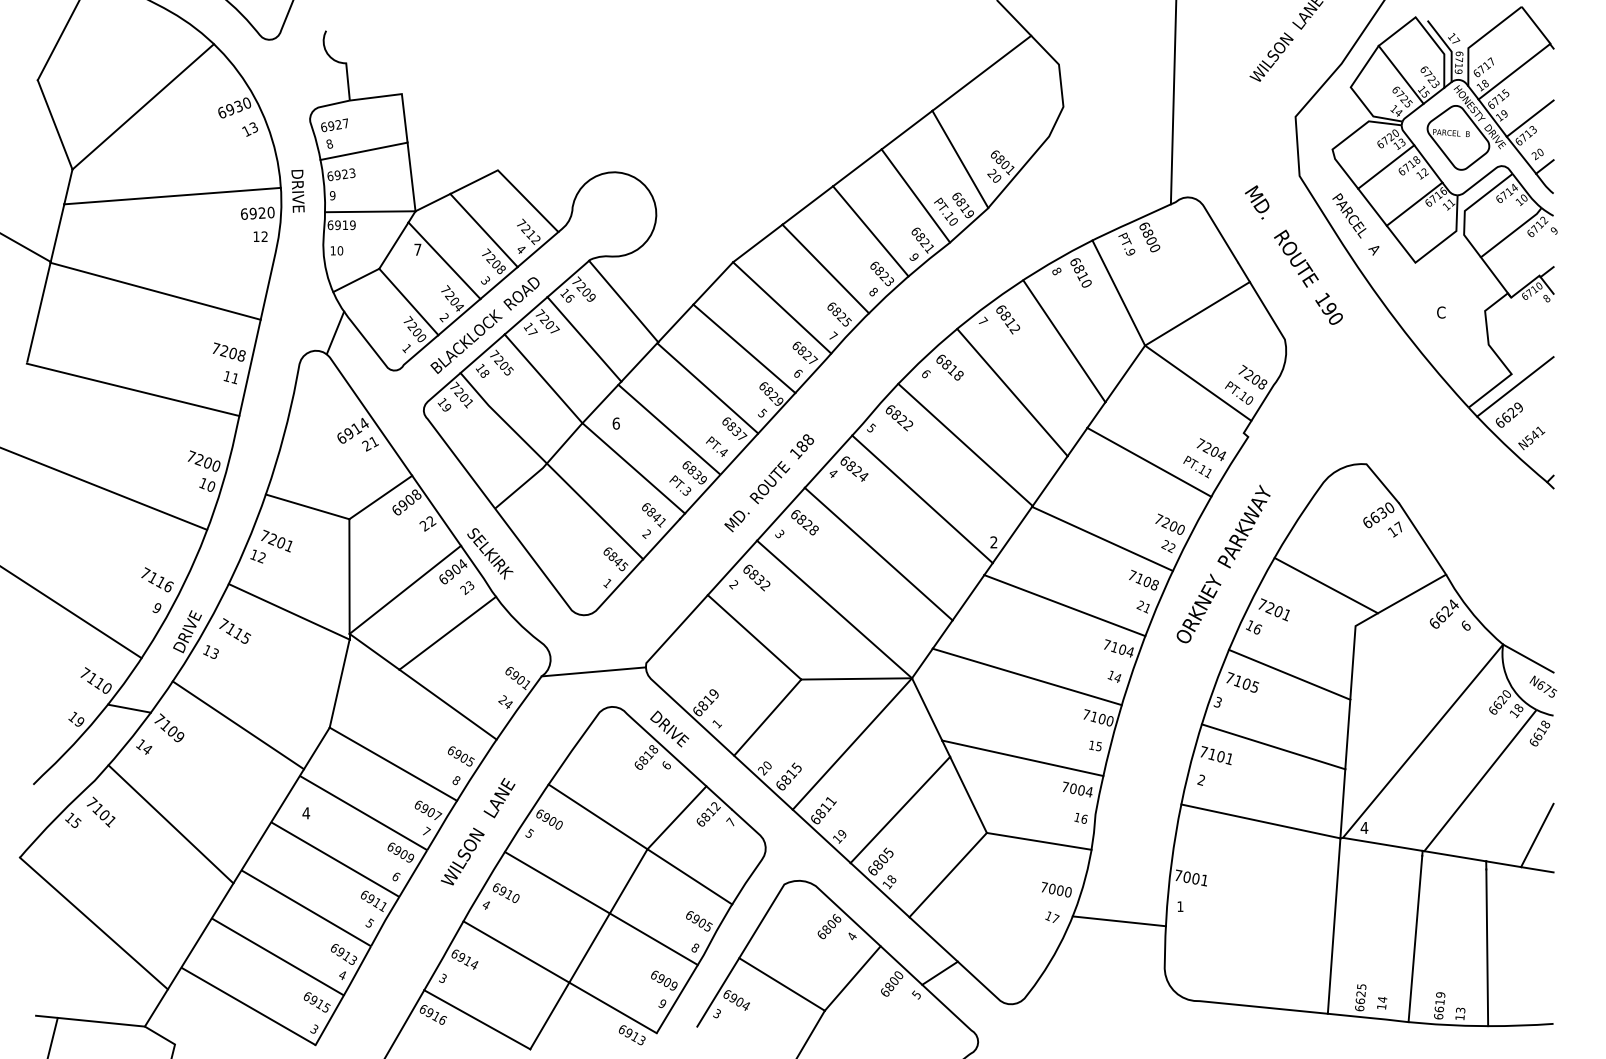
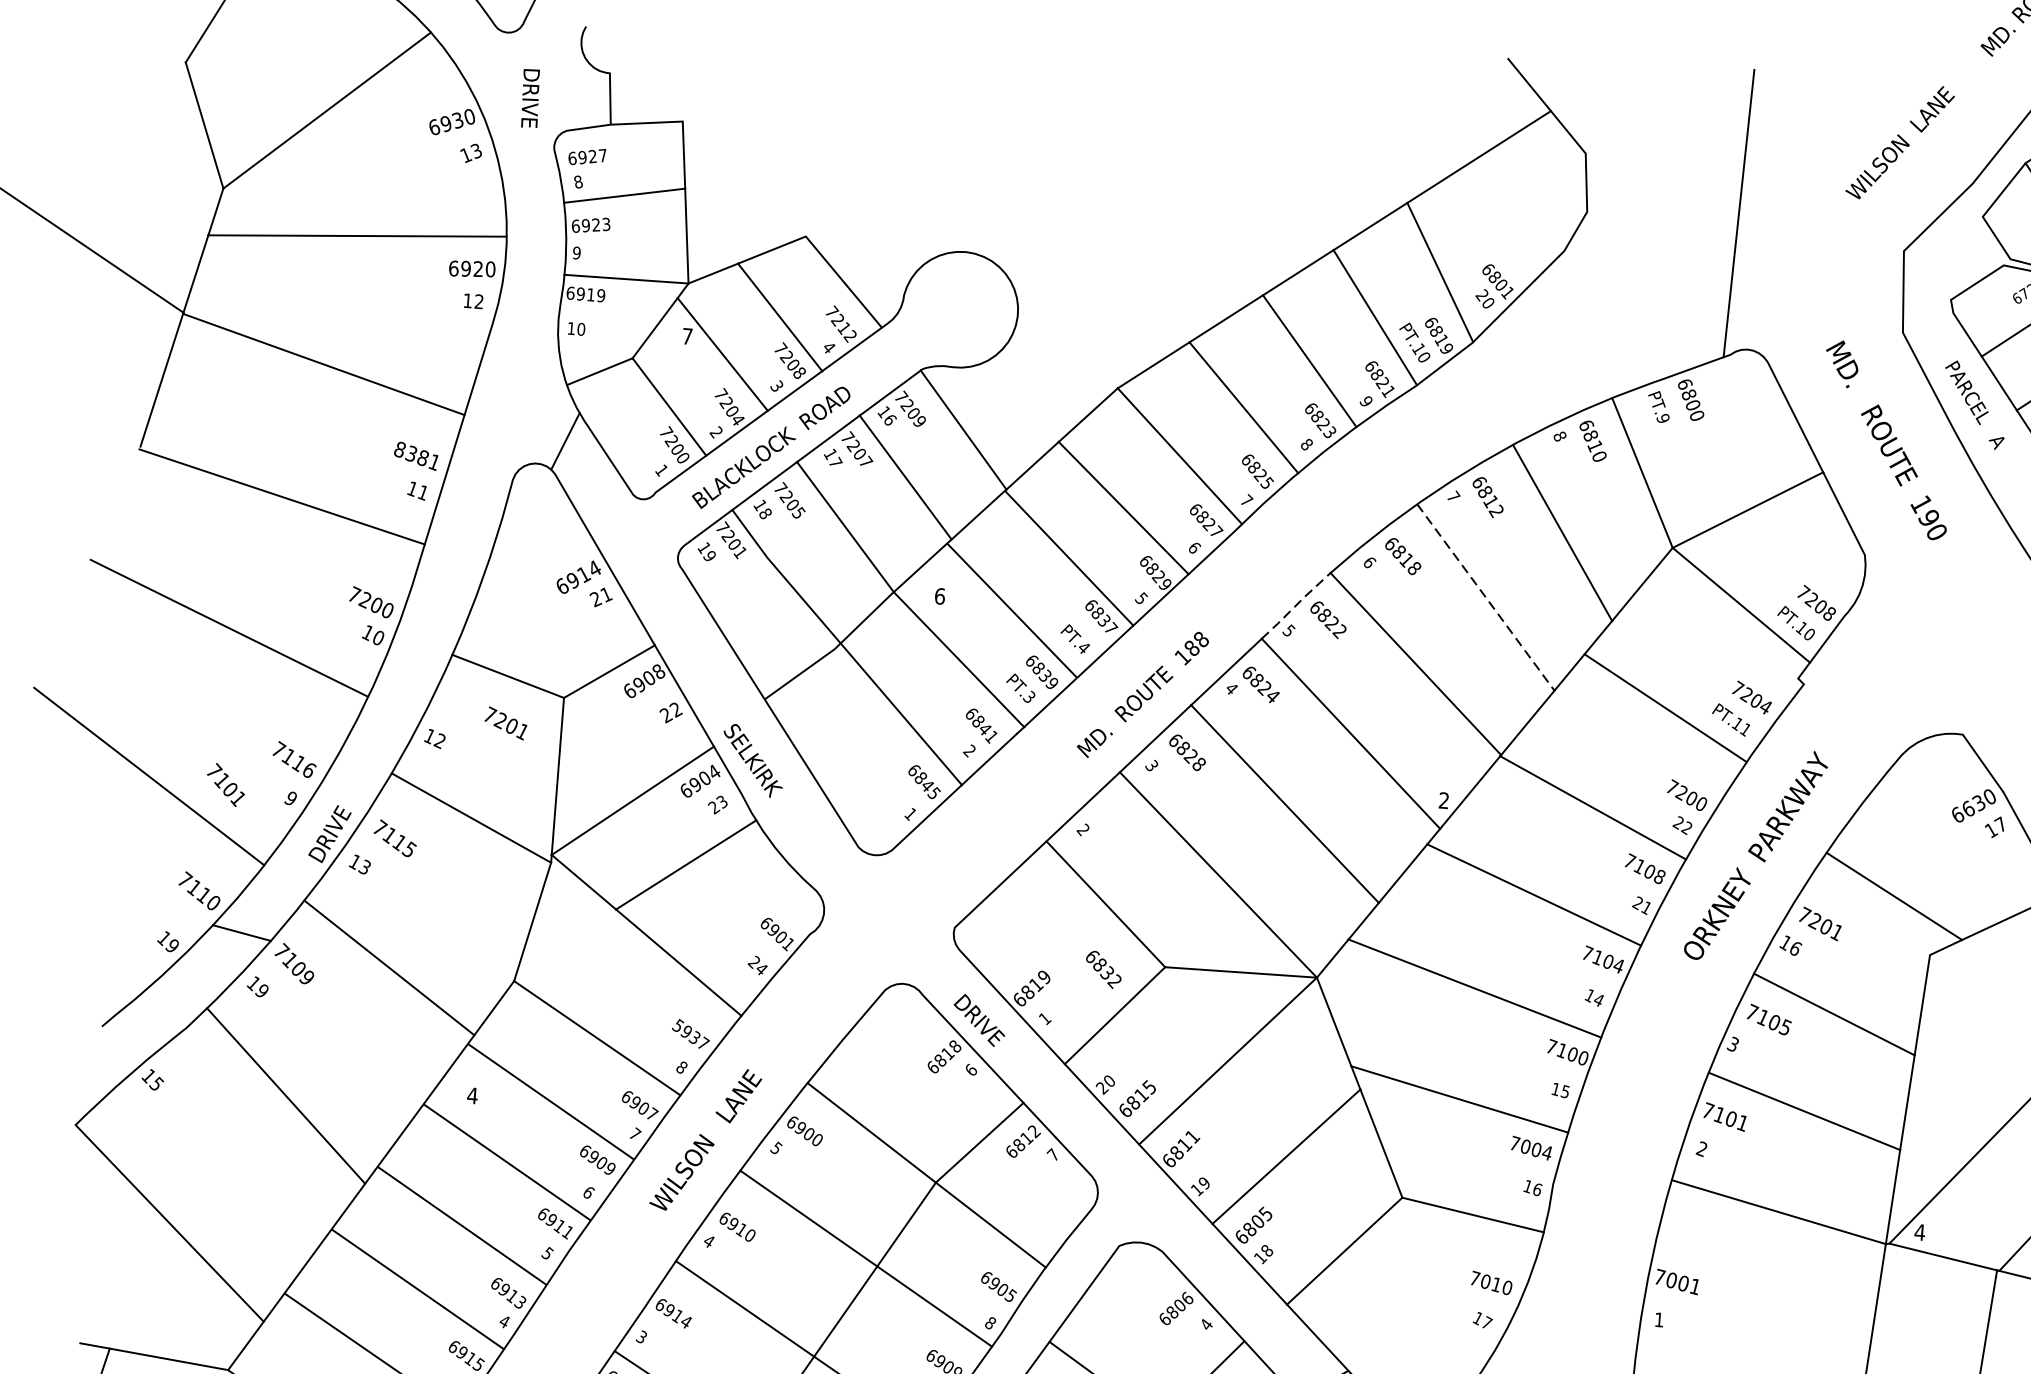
text: (297, 190) -> (529, 97), moved
text: (228, 351) -> (416, 454), 7208 -> 8381
line: (1012, 392) -> (1485, 597), solid -> dashed
line: (875, 409) -> (1296, 605), solid -> dashed
text: (276, 540) -> (505, 722), moved
text: (756, 577) -> (1103, 969), moved
line: (593, 671) -> (881, 933), removed
text: (147, 749) -> (262, 990), 14 -> 19
text: (461, 755) -> (691, 1033), 6905 -> 5937
text: (100, 811) -> (225, 784), moved
text: (1060, 890) -> (1496, 1284), 7000 -> 7010
line: (1118, 921) -> (1572, 1333), removed

